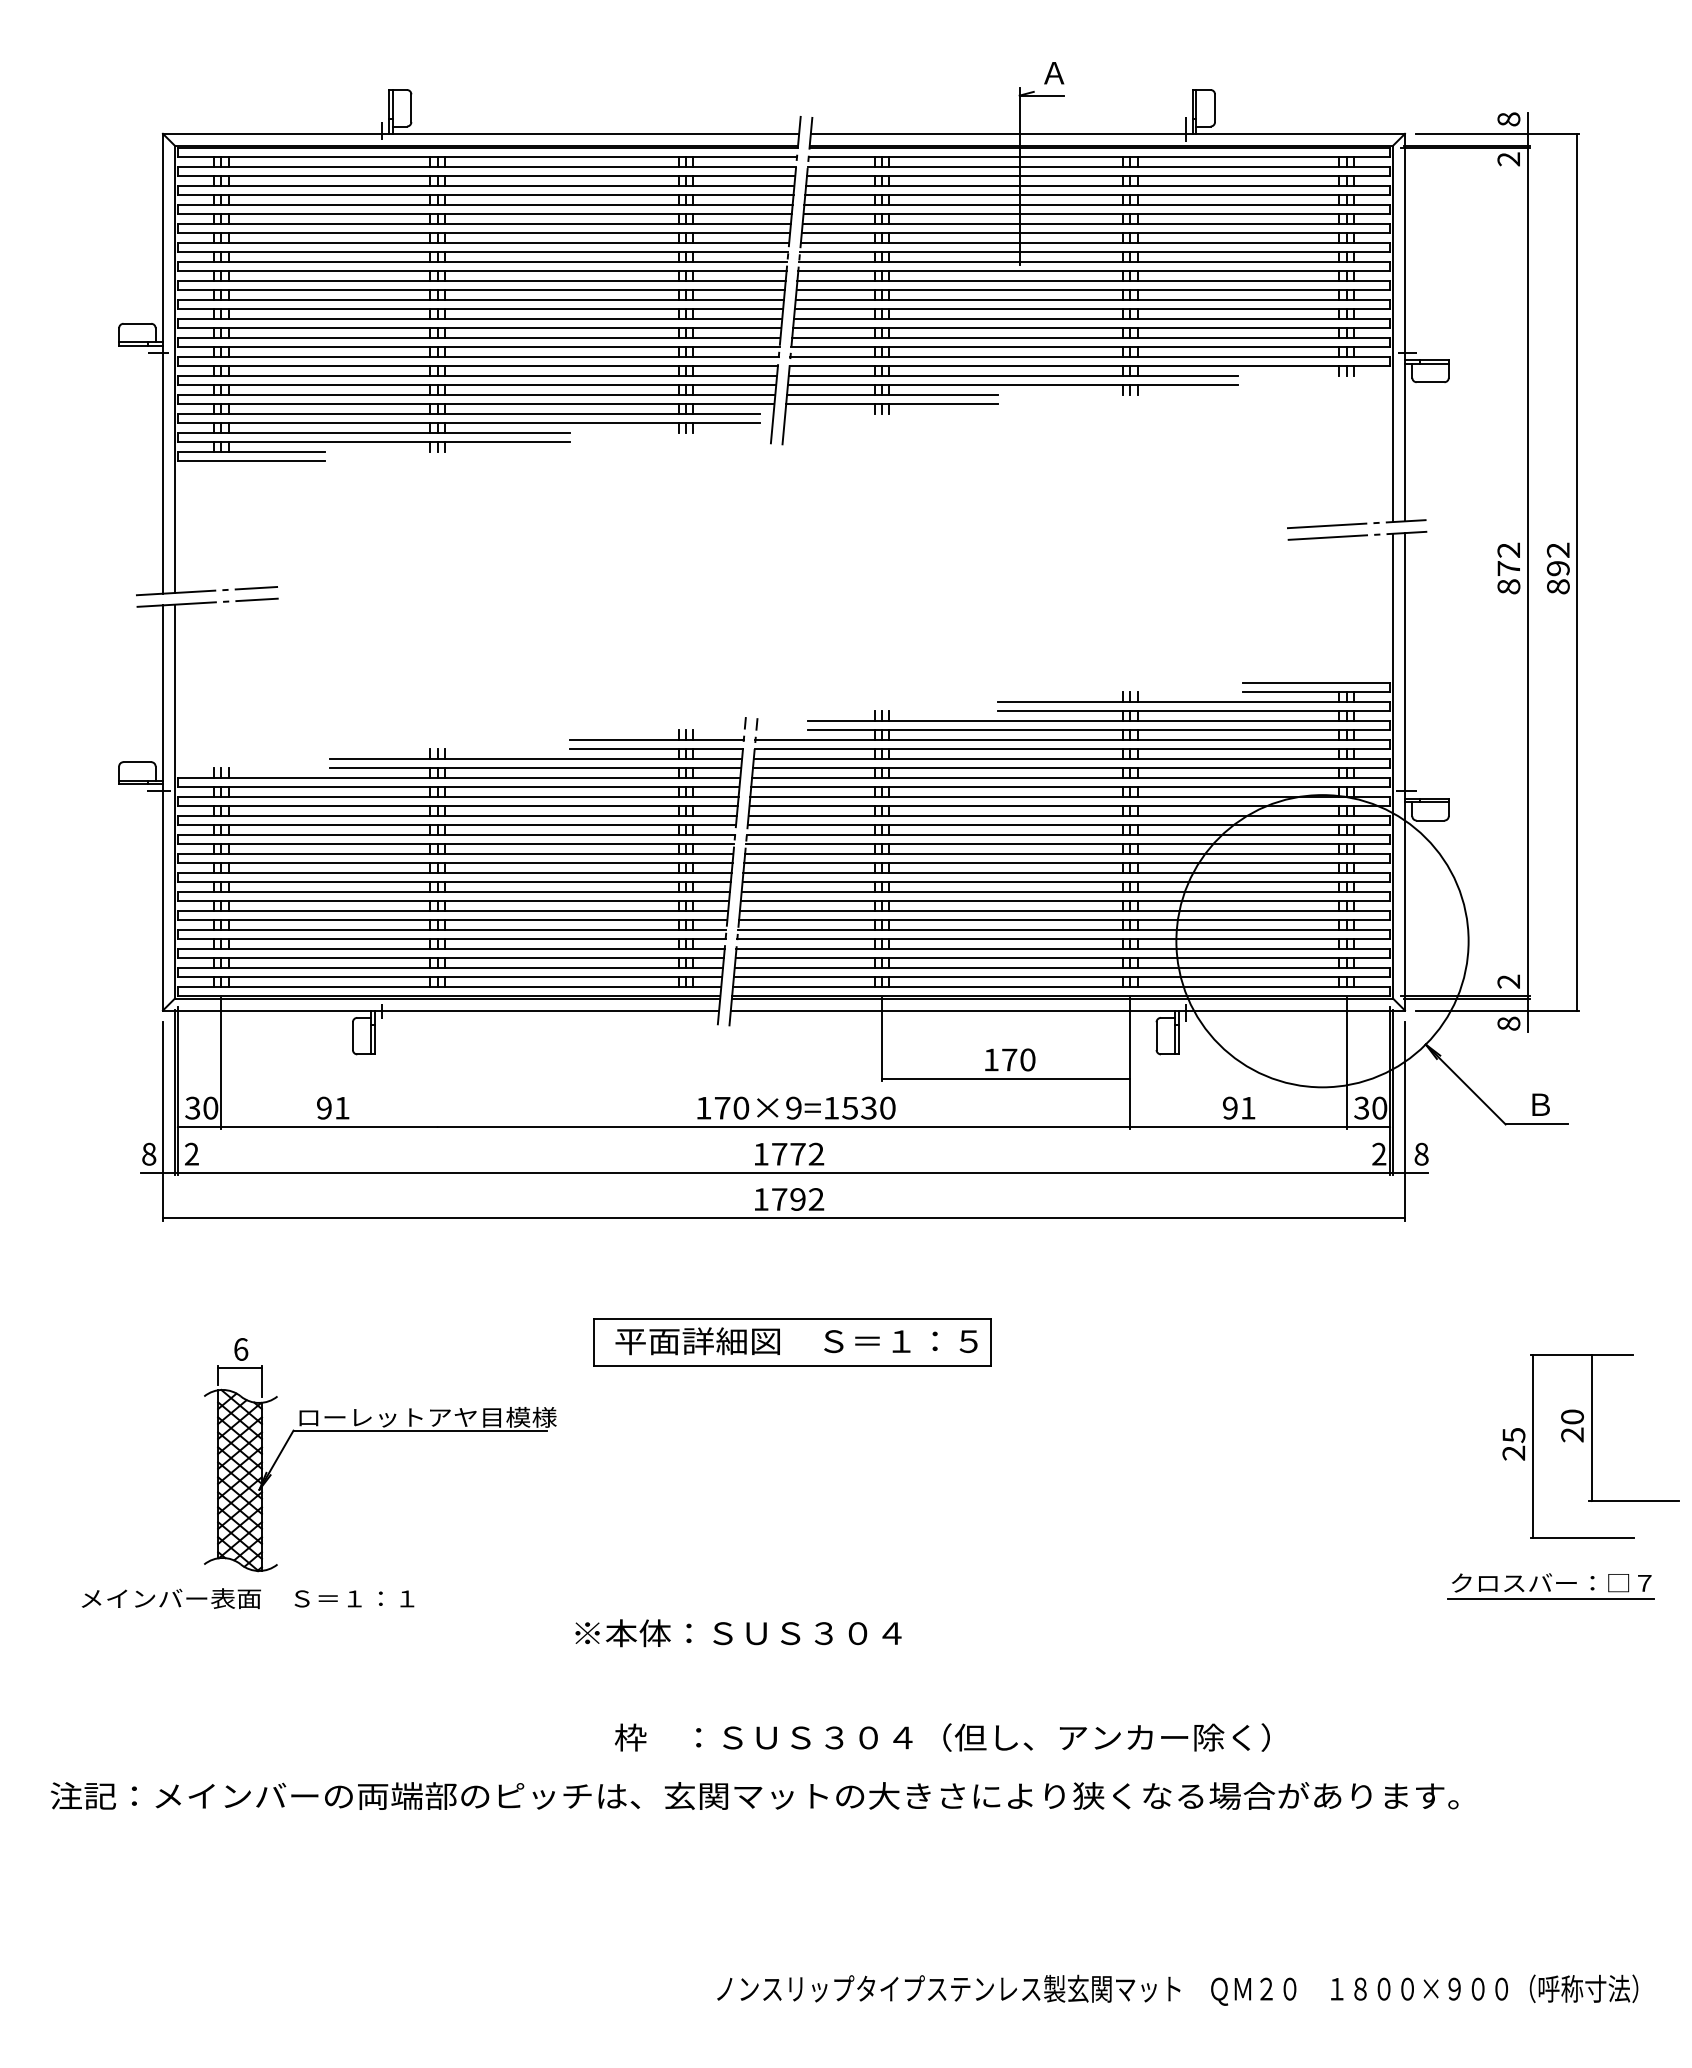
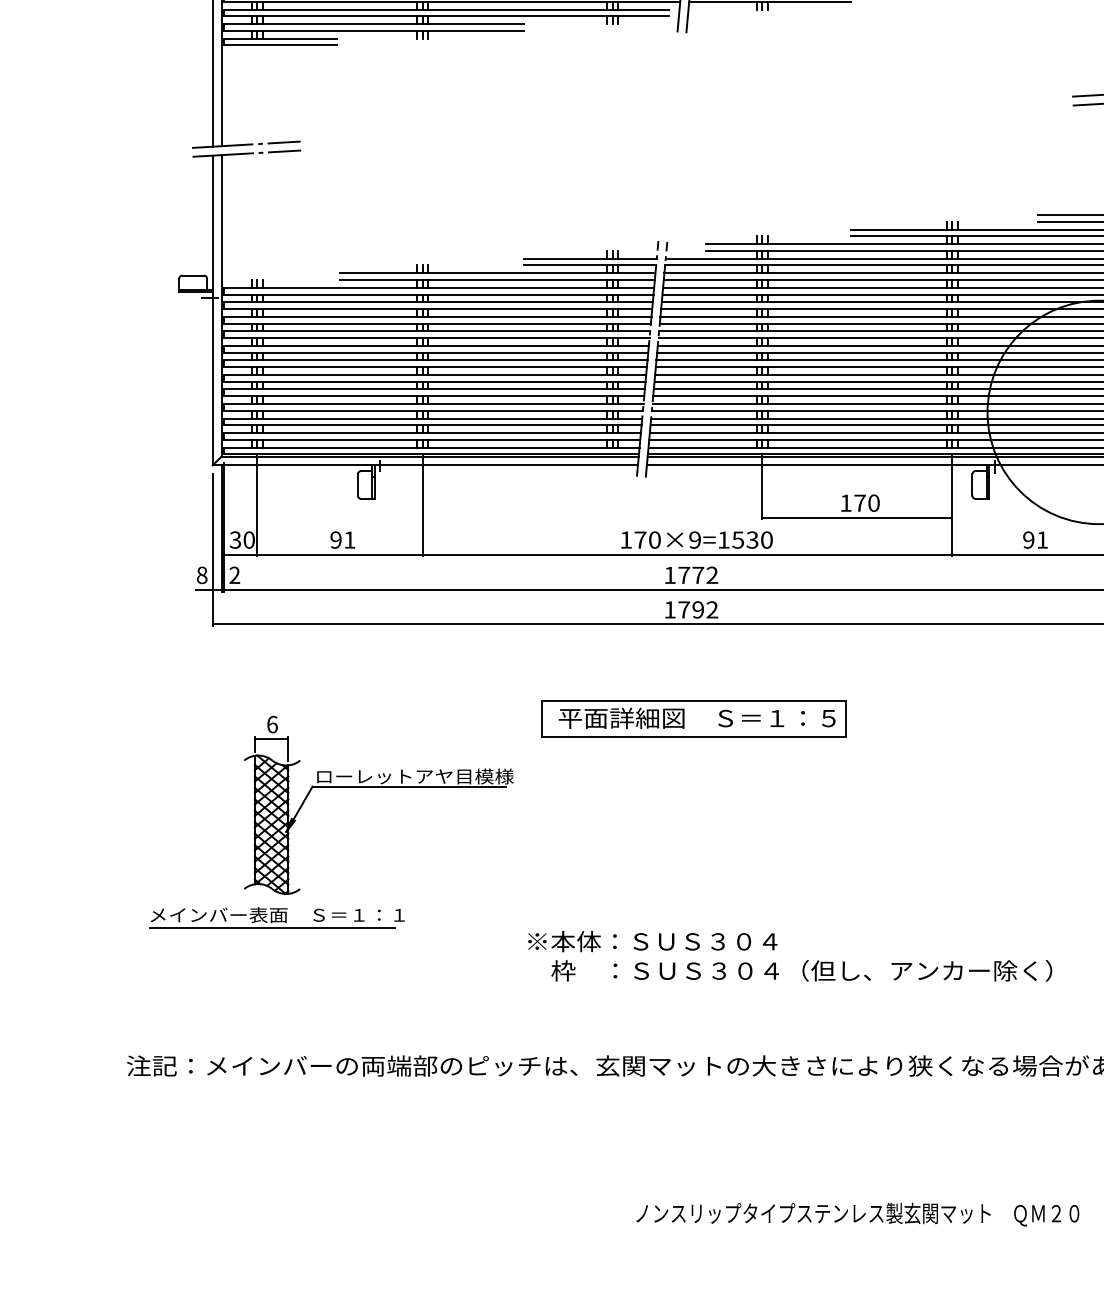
line: (437, 1063) -> (422, 505), added
line: (241, 1615) -> (272, 927), added
text: (941, 1737) -> (801, 970), moved

